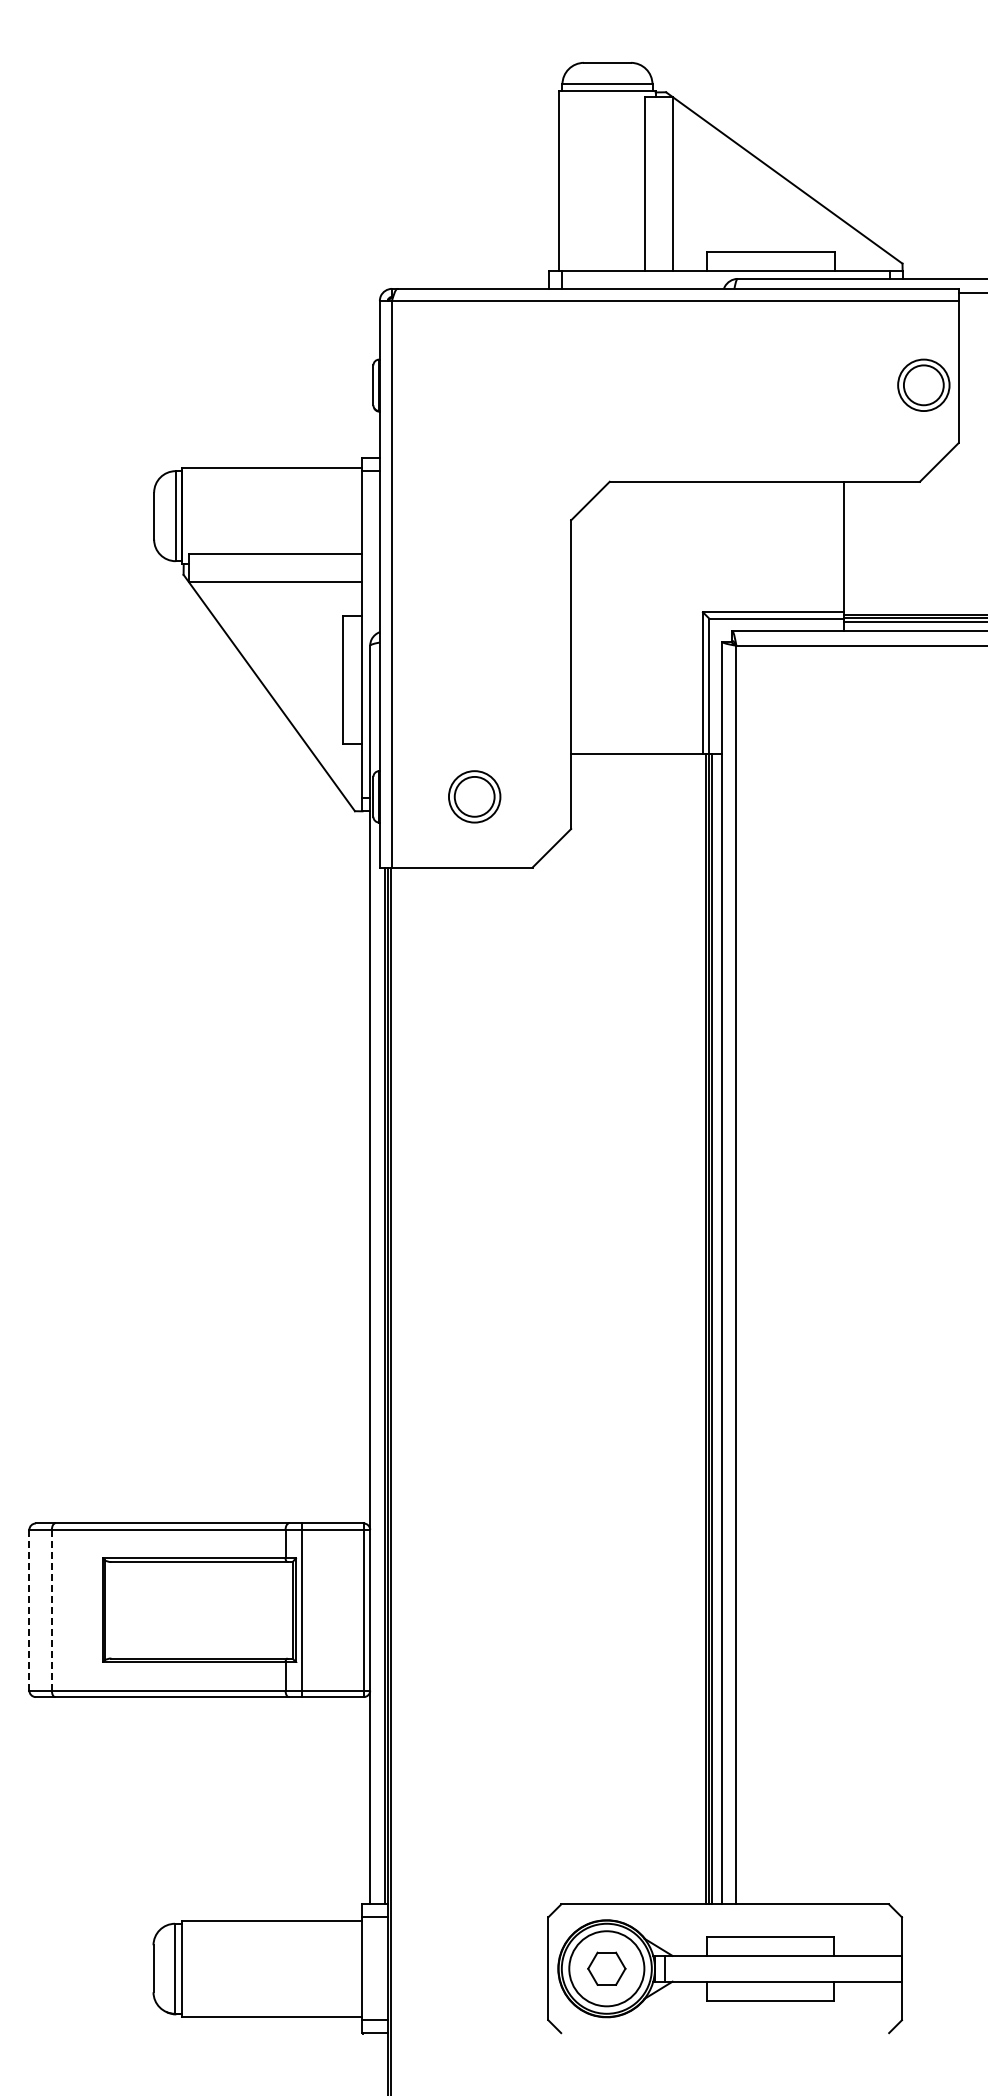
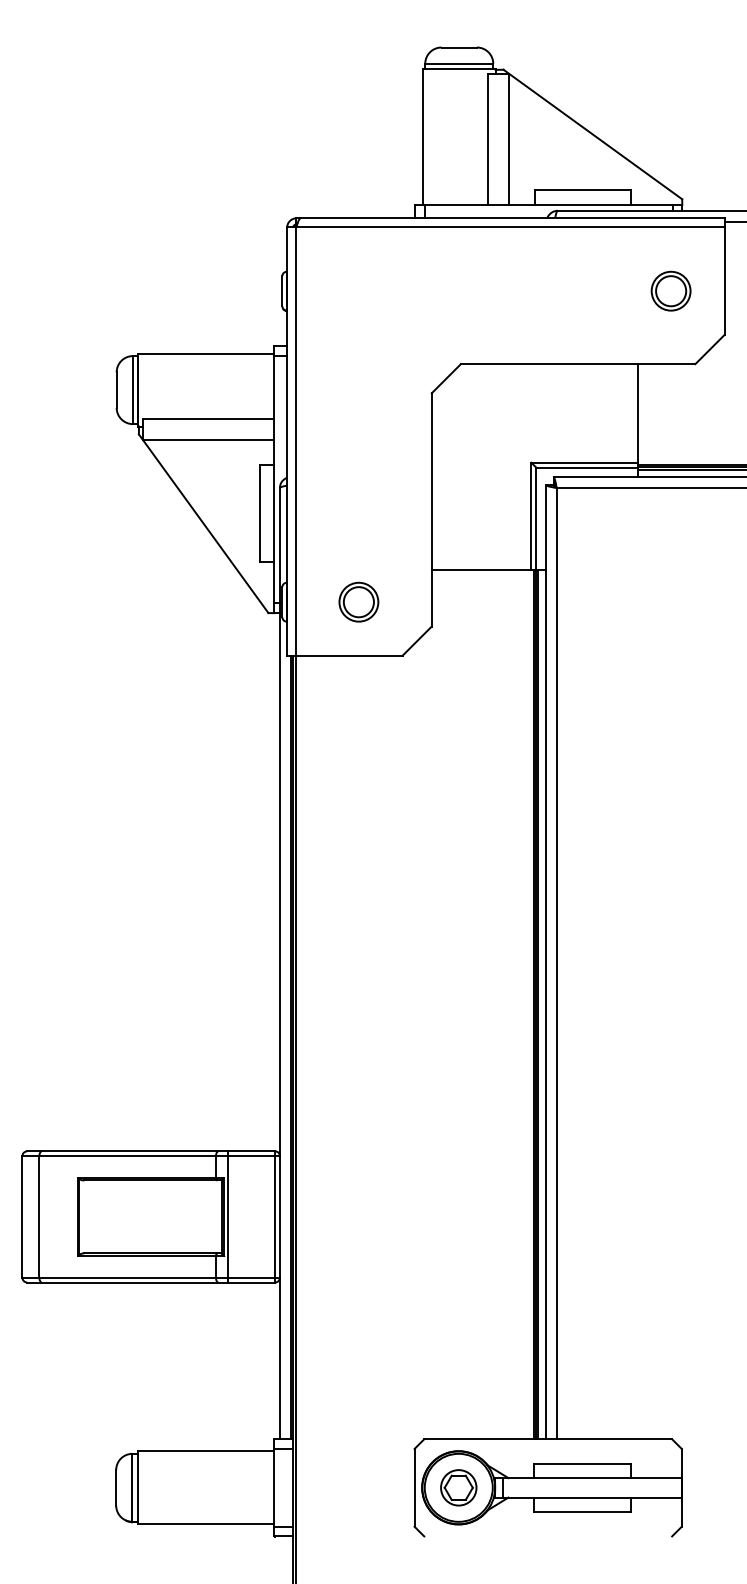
part: (923, 384) -> (670, 290), moved
line: (29, 1609) -> (22, 1216), dashed -> solid
line: (51, 1609) -> (39, 1216), dashed -> solid
circle: (606, 1968) -> (458, 1487), size x0.62

